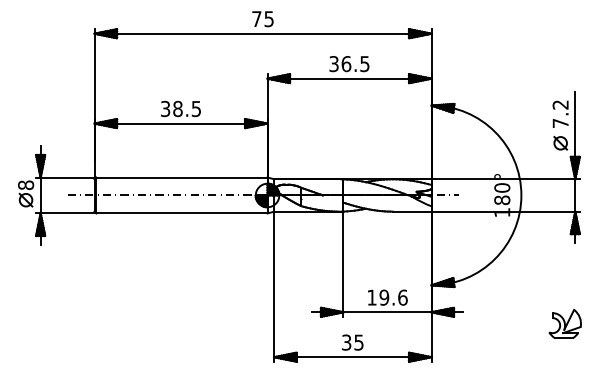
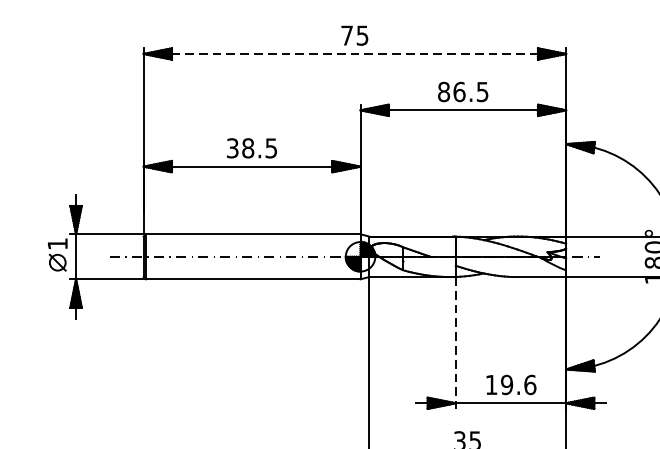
line: (263, 33) -> (355, 53), solid -> dashed
text: (333, 64) -> (443, 92), 36.5 -> 86.5
text: (26, 185) -> (58, 244), 8 -> 1
line: (343, 264) -> (455, 343), solid -> dashed

